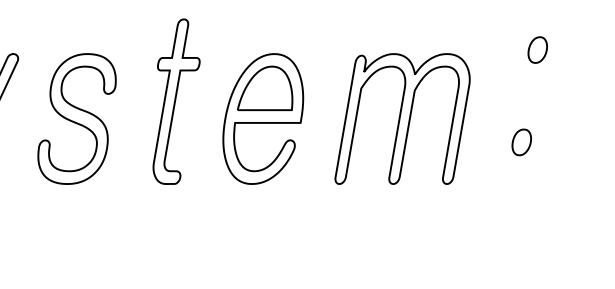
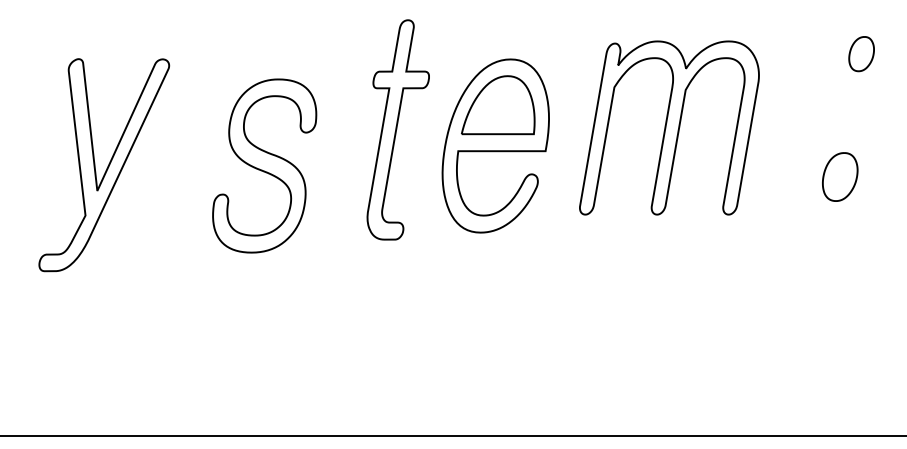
part: (175, 101) -> (397, 129), moved
part: (76, 118) -> (264, 165), moved
part: (402, 118) -> (669, 127), moved
part: (521, 142) -> (840, 177), size x1.4

